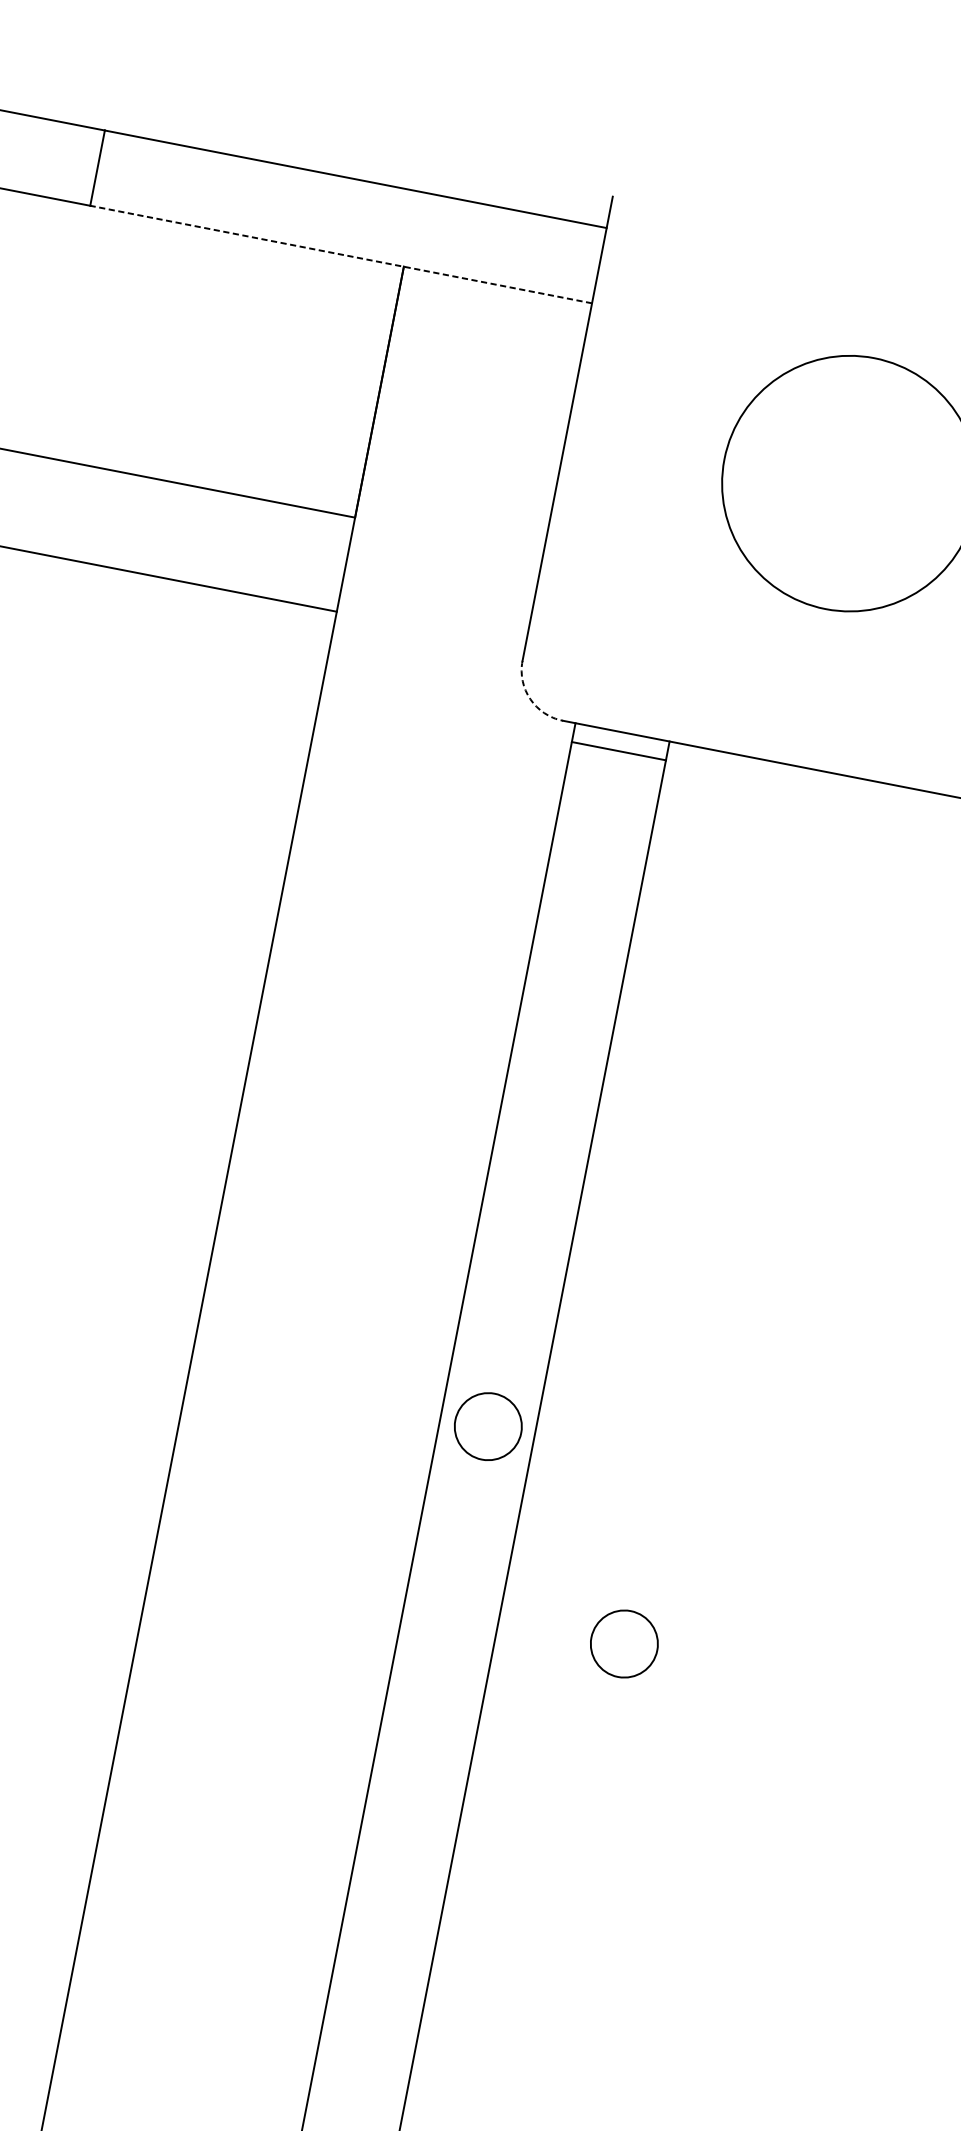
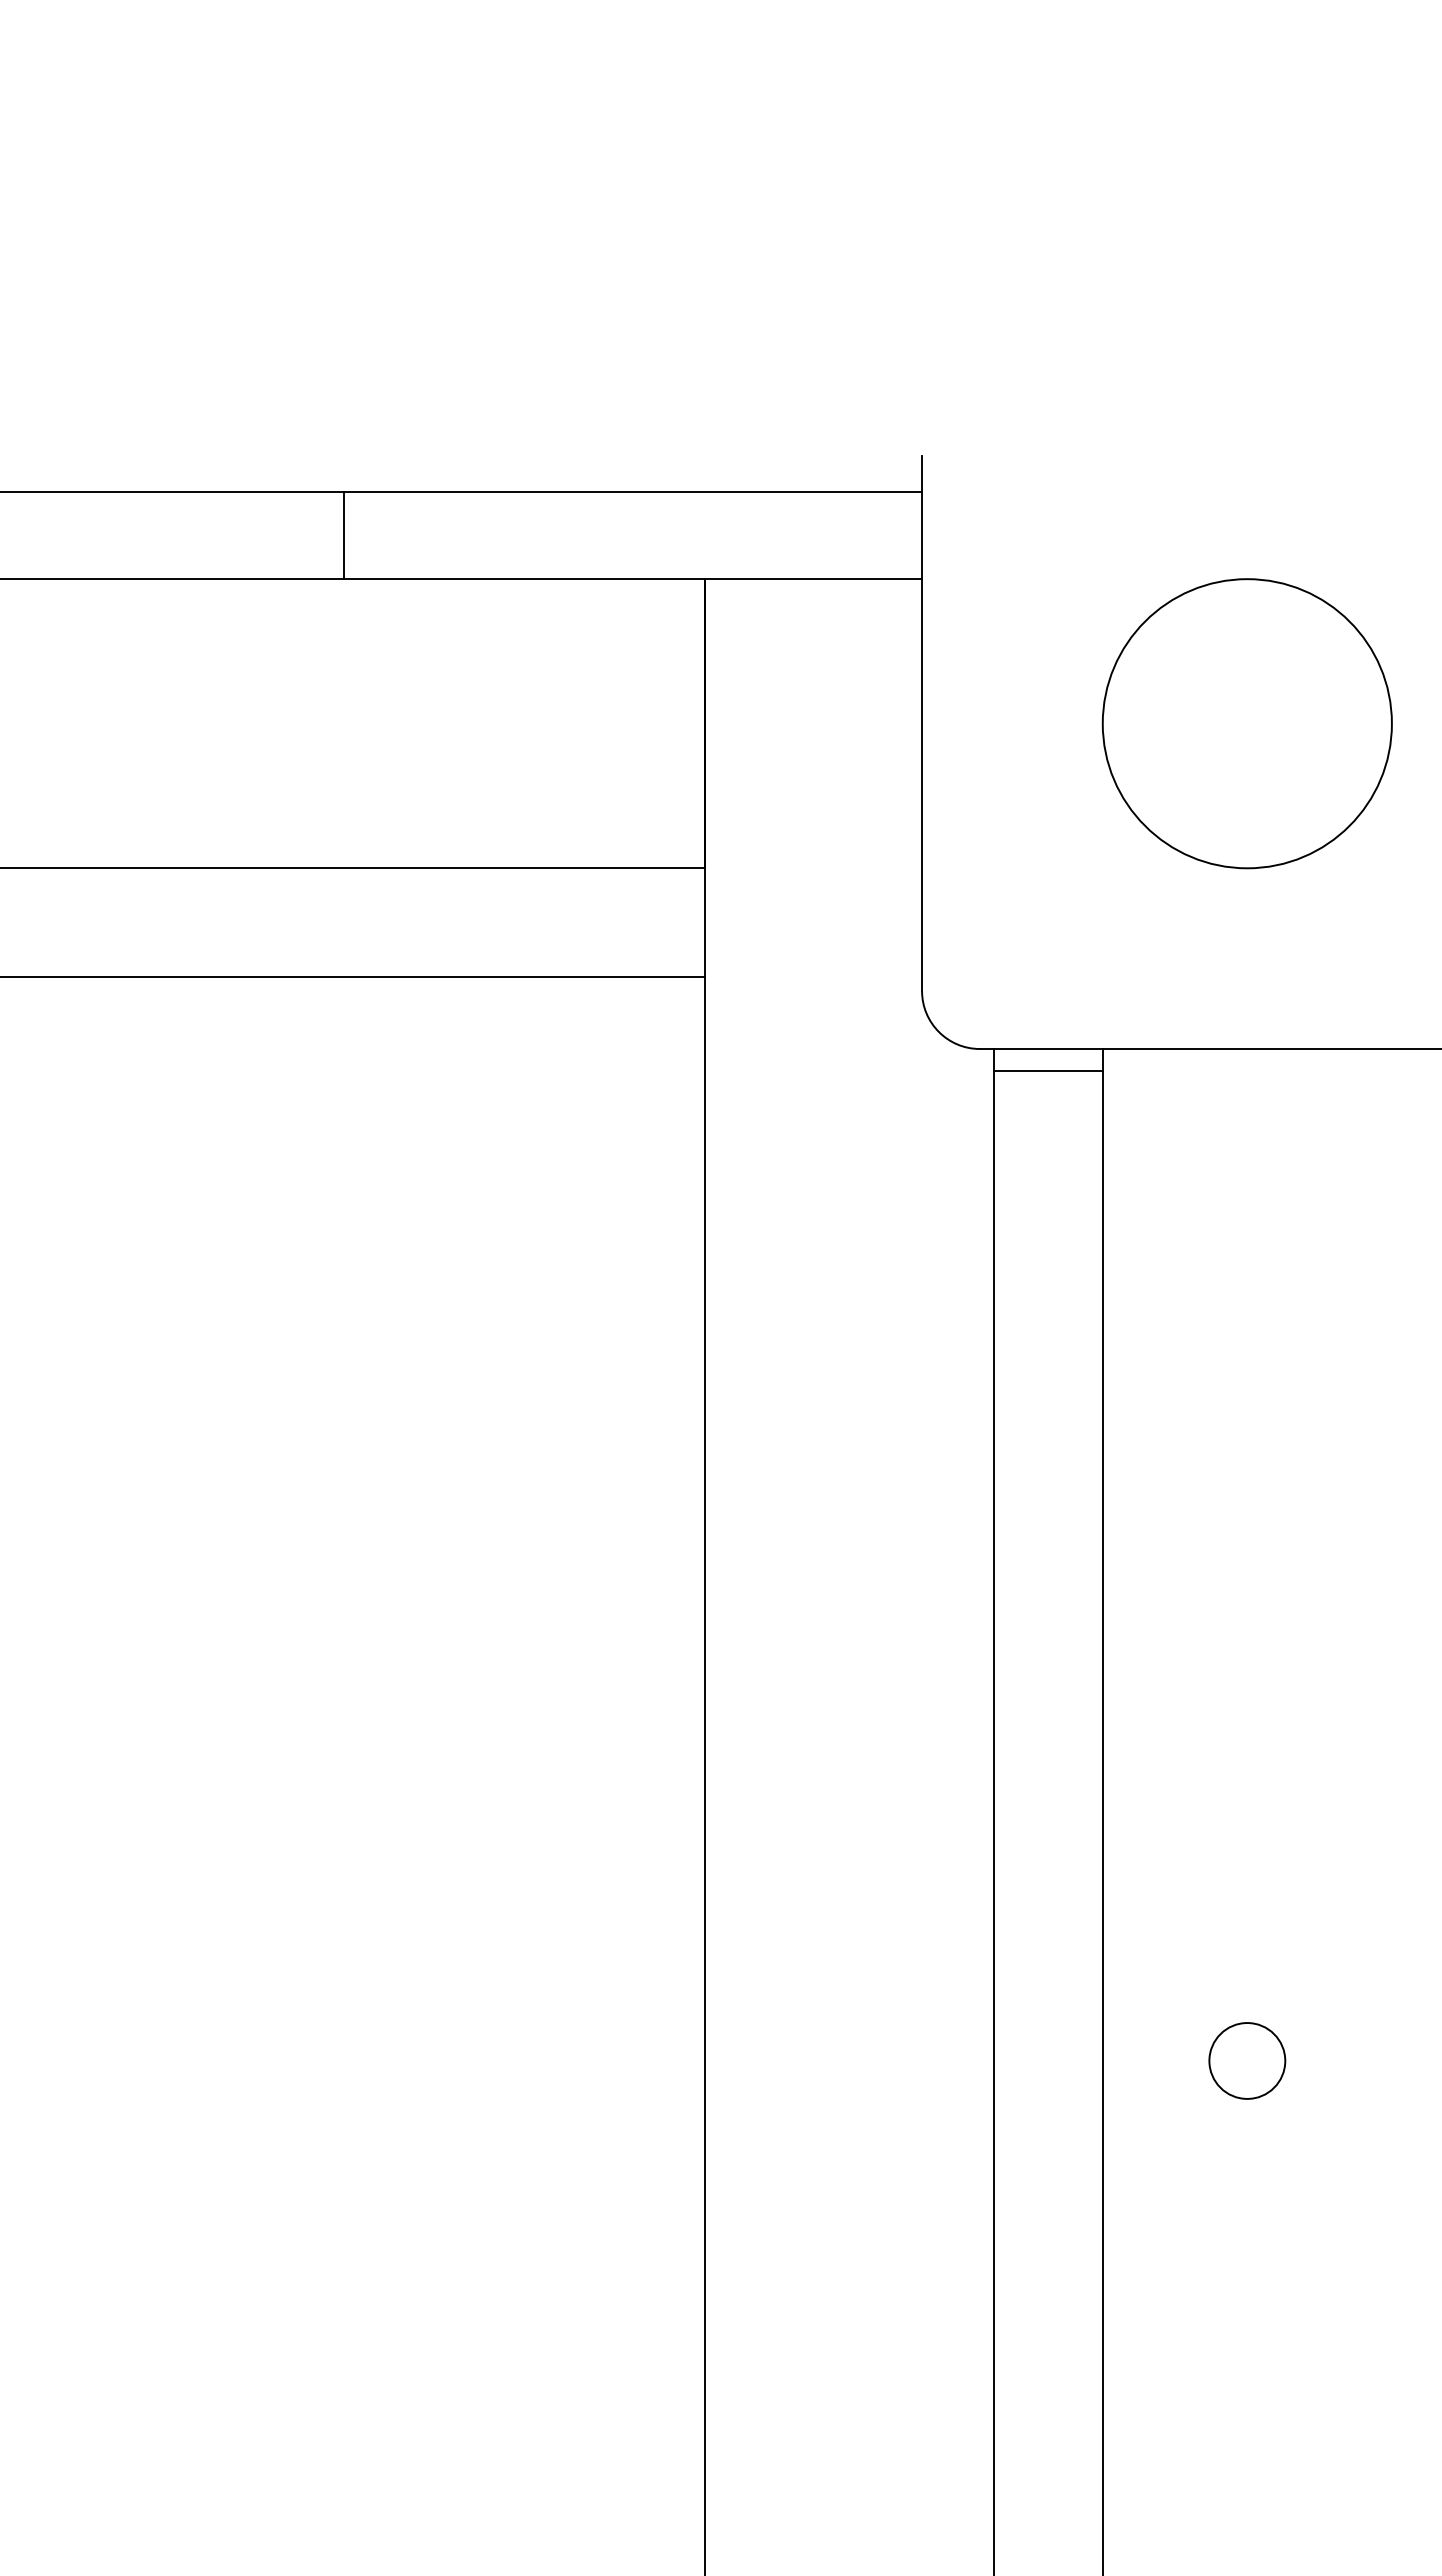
line: (340, 254) -> (632, 579), dashed -> solid
arc: (530, 699) -> (939, 1032), dashed -> solid
circle: (488, 1426) -> (1049, 1848), removed

